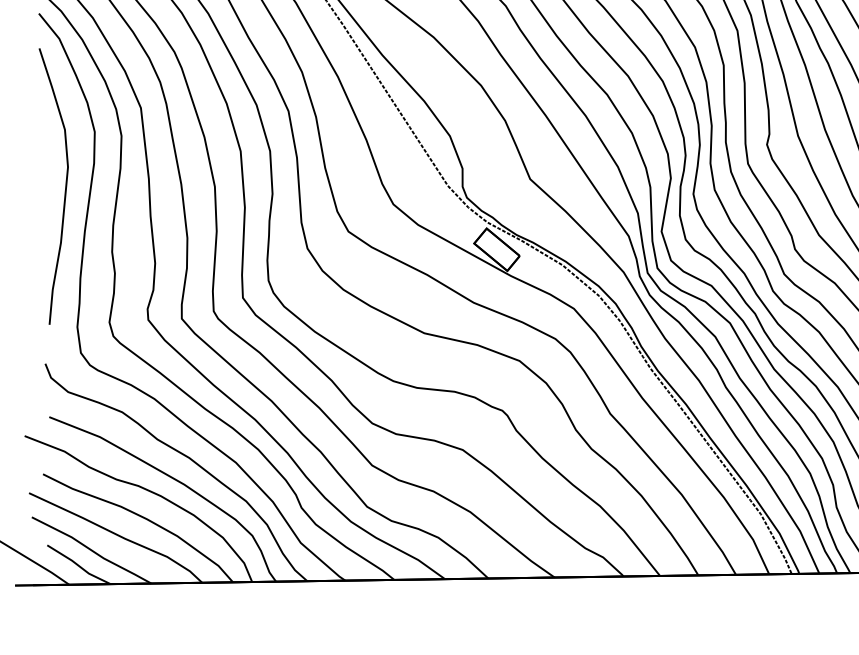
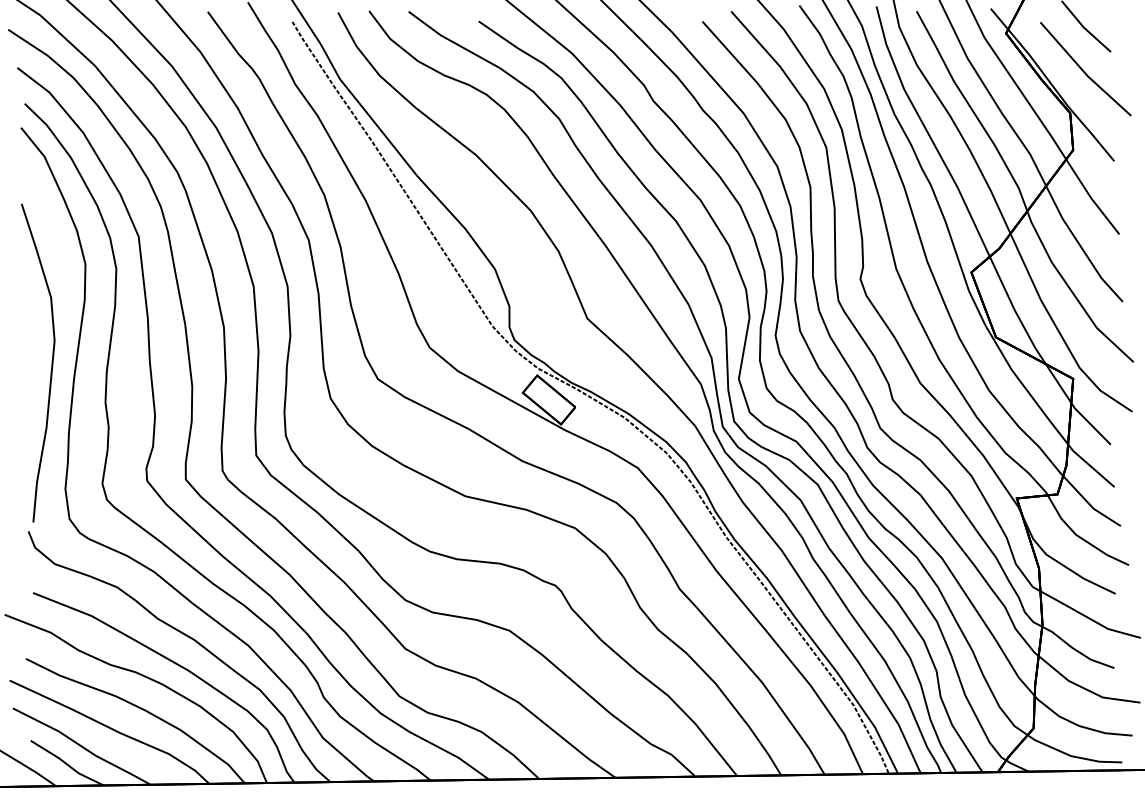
curve: (65, 185) -> (51, 362), moved

